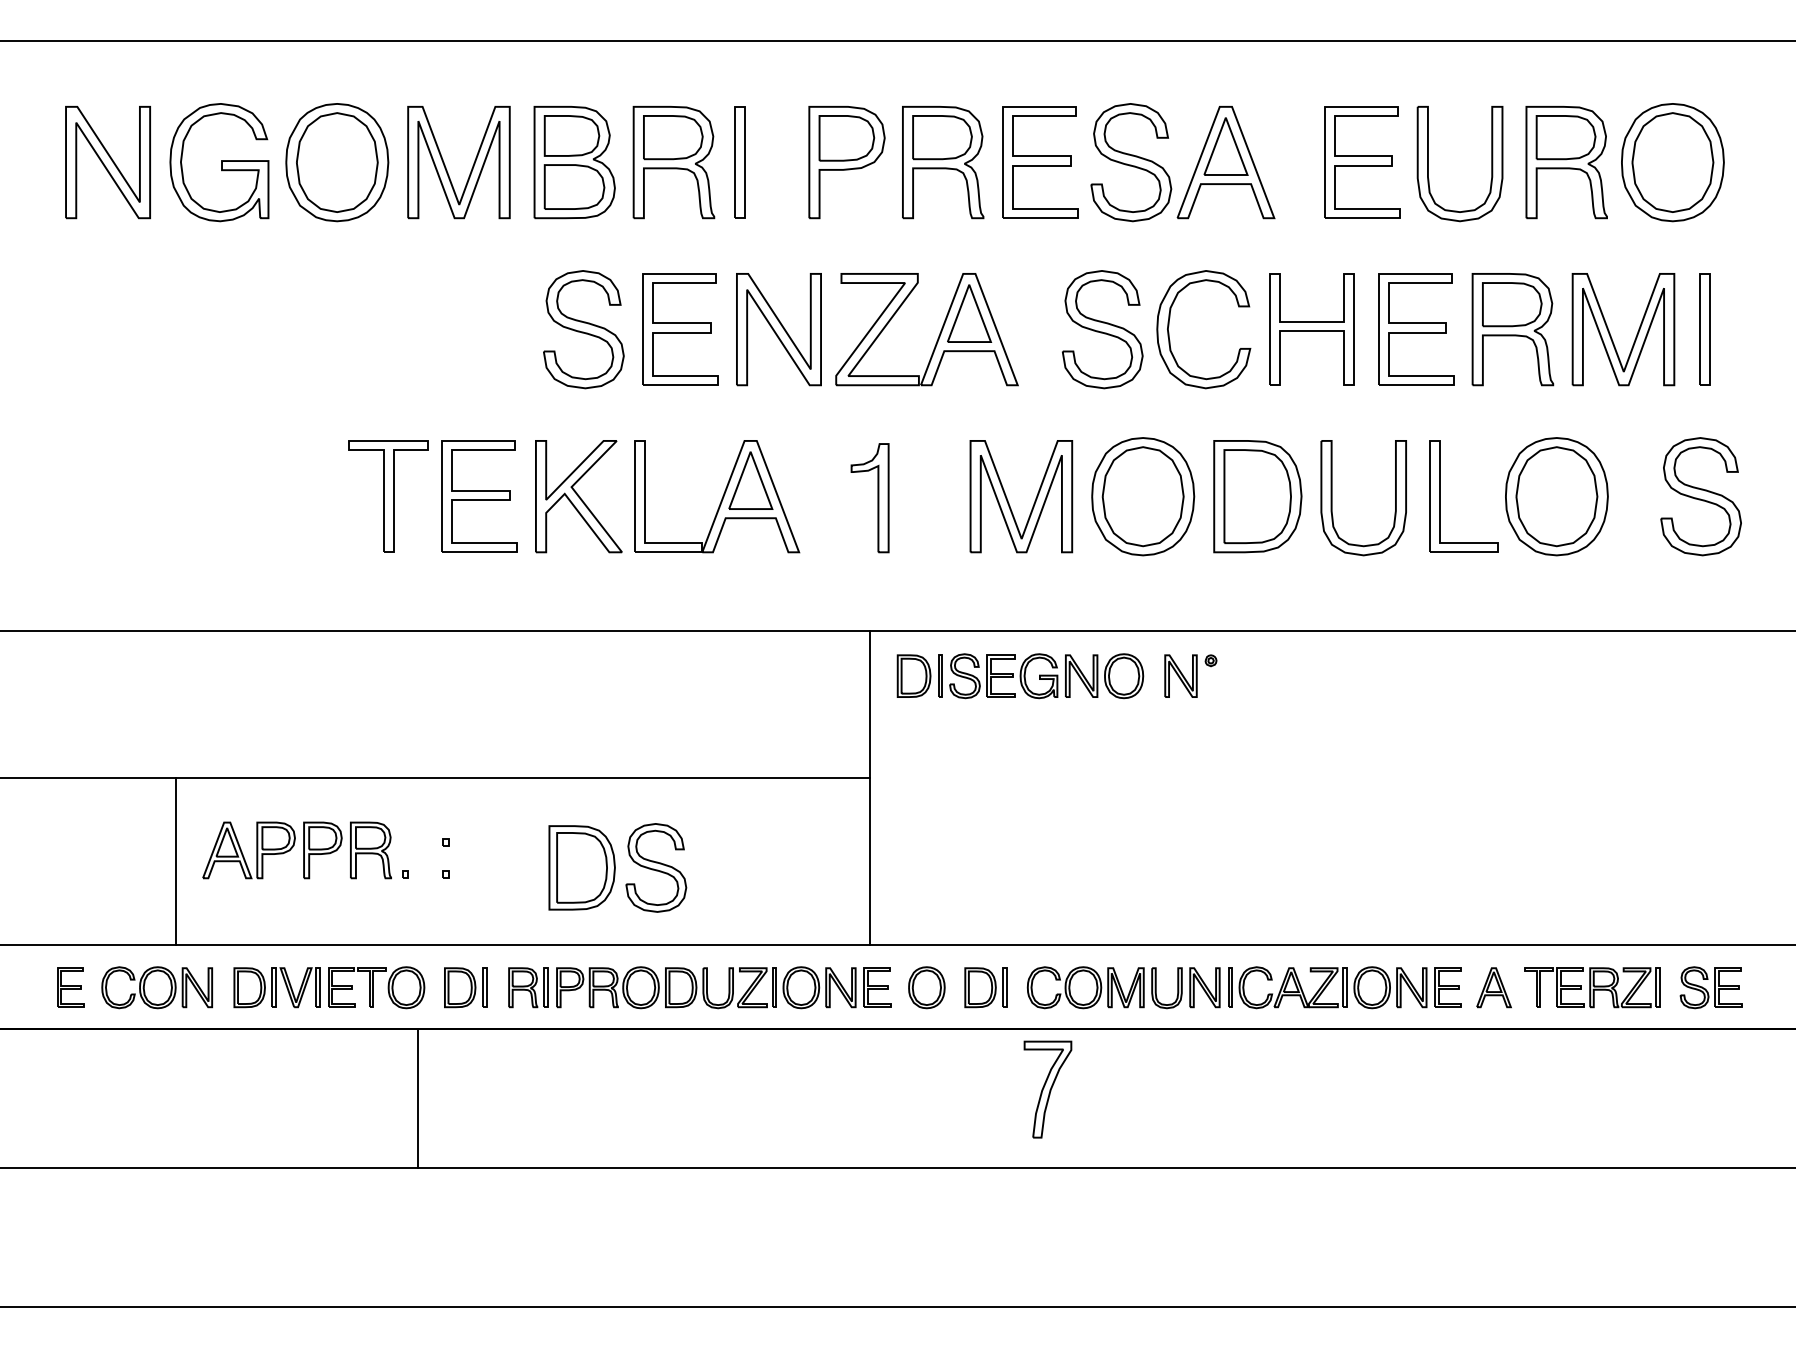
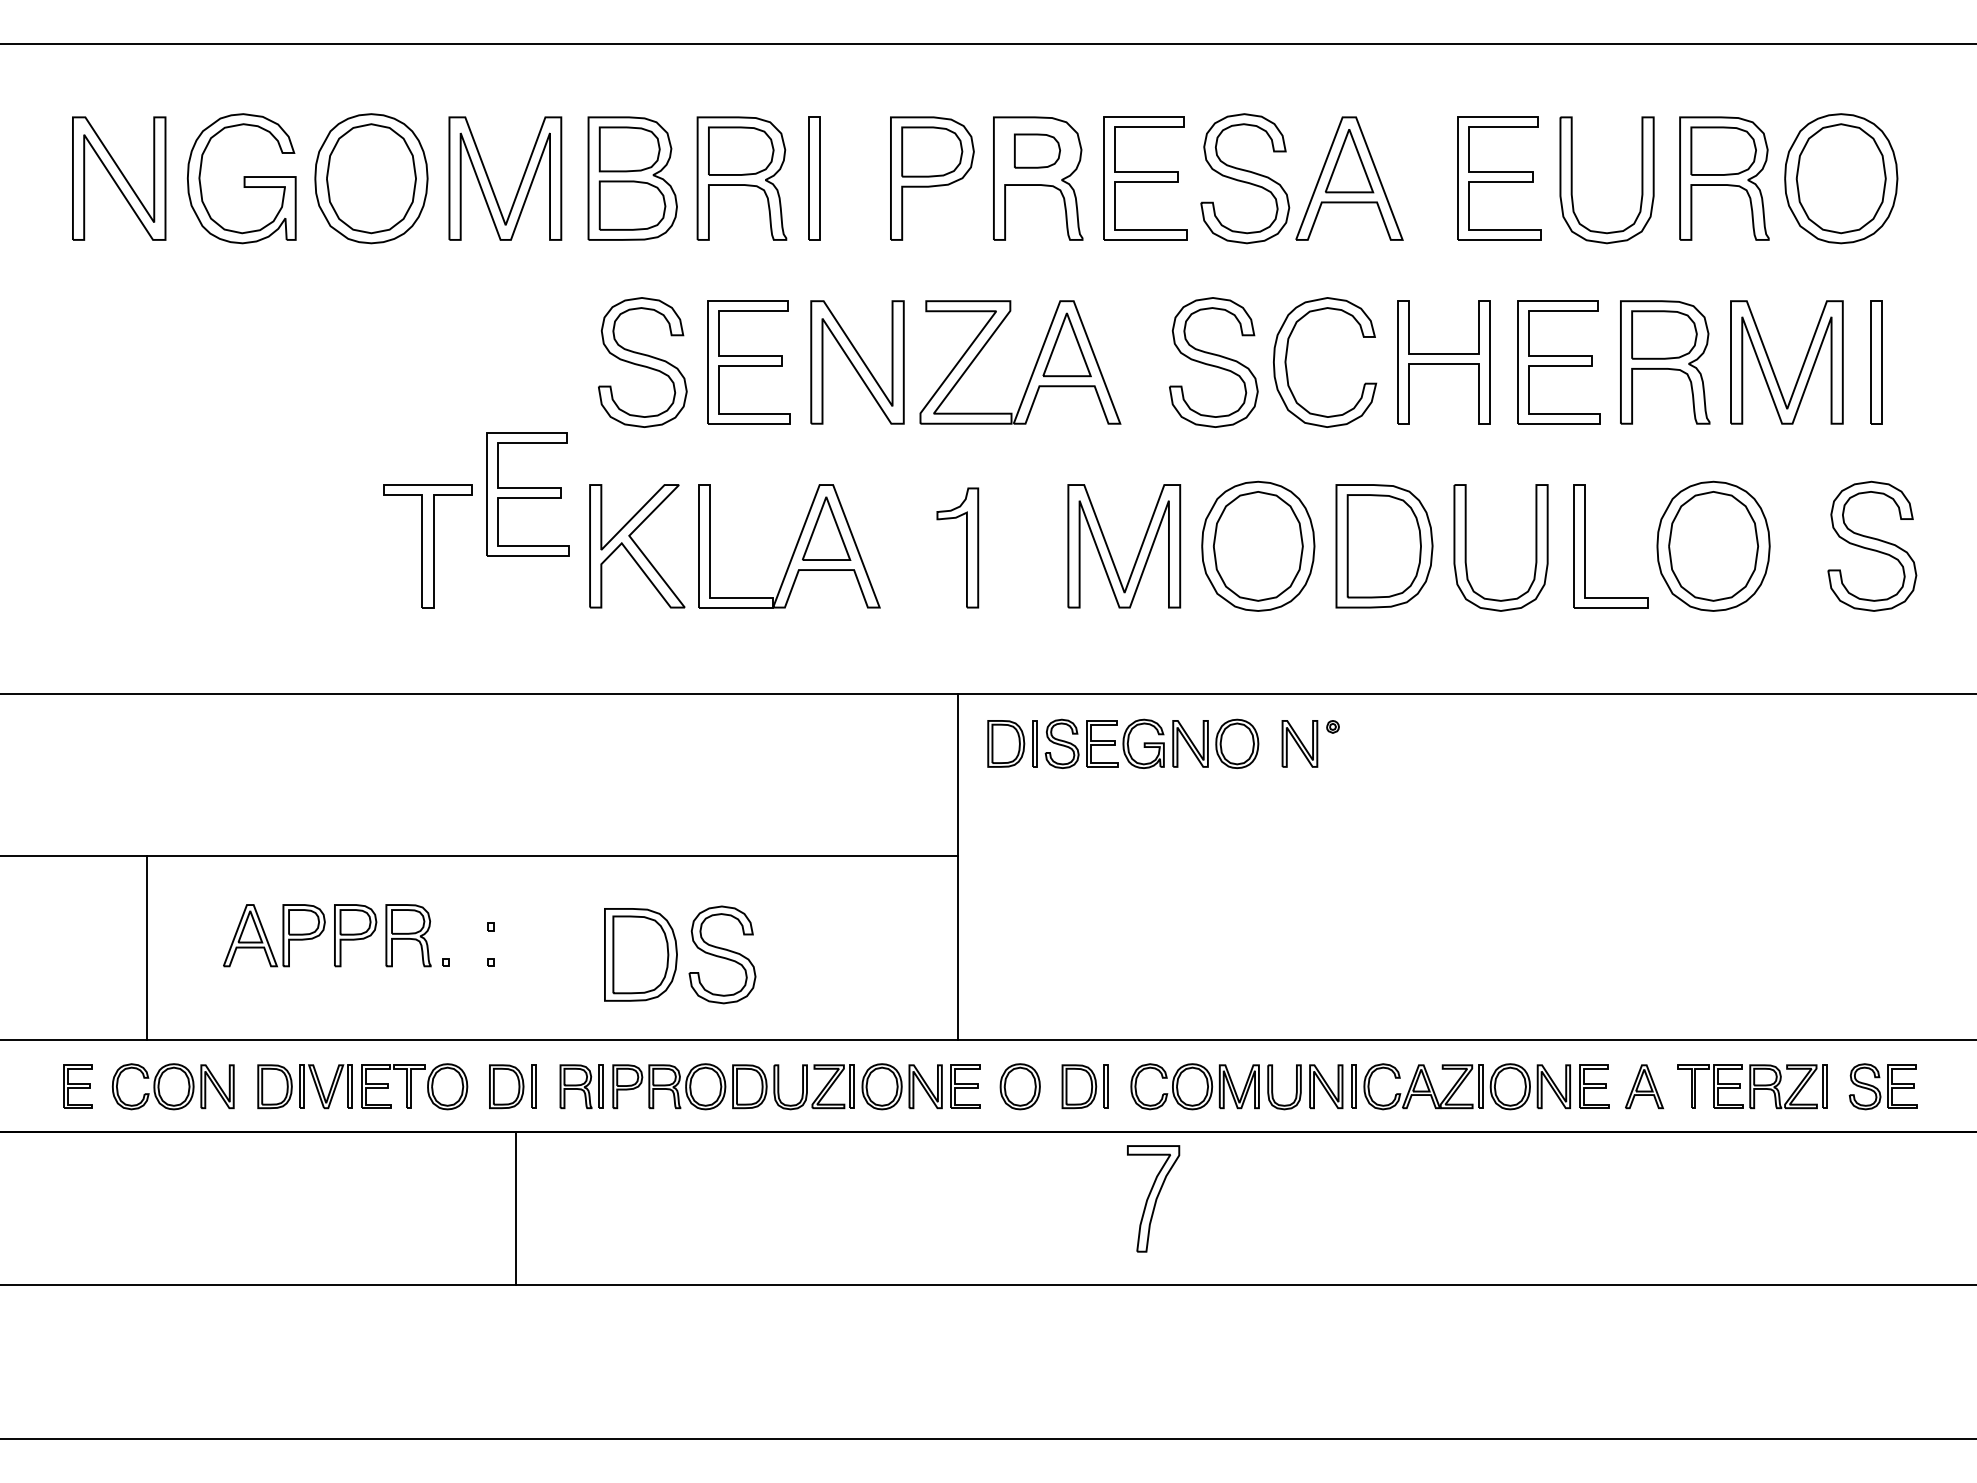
part: (942, 136) -> (1037, 150), size x0.7
part: (479, 496) -> (527, 494), moved
line: (175, 862) -> (147, 948), moved
line: (417, 1098) -> (515, 1208), moved

